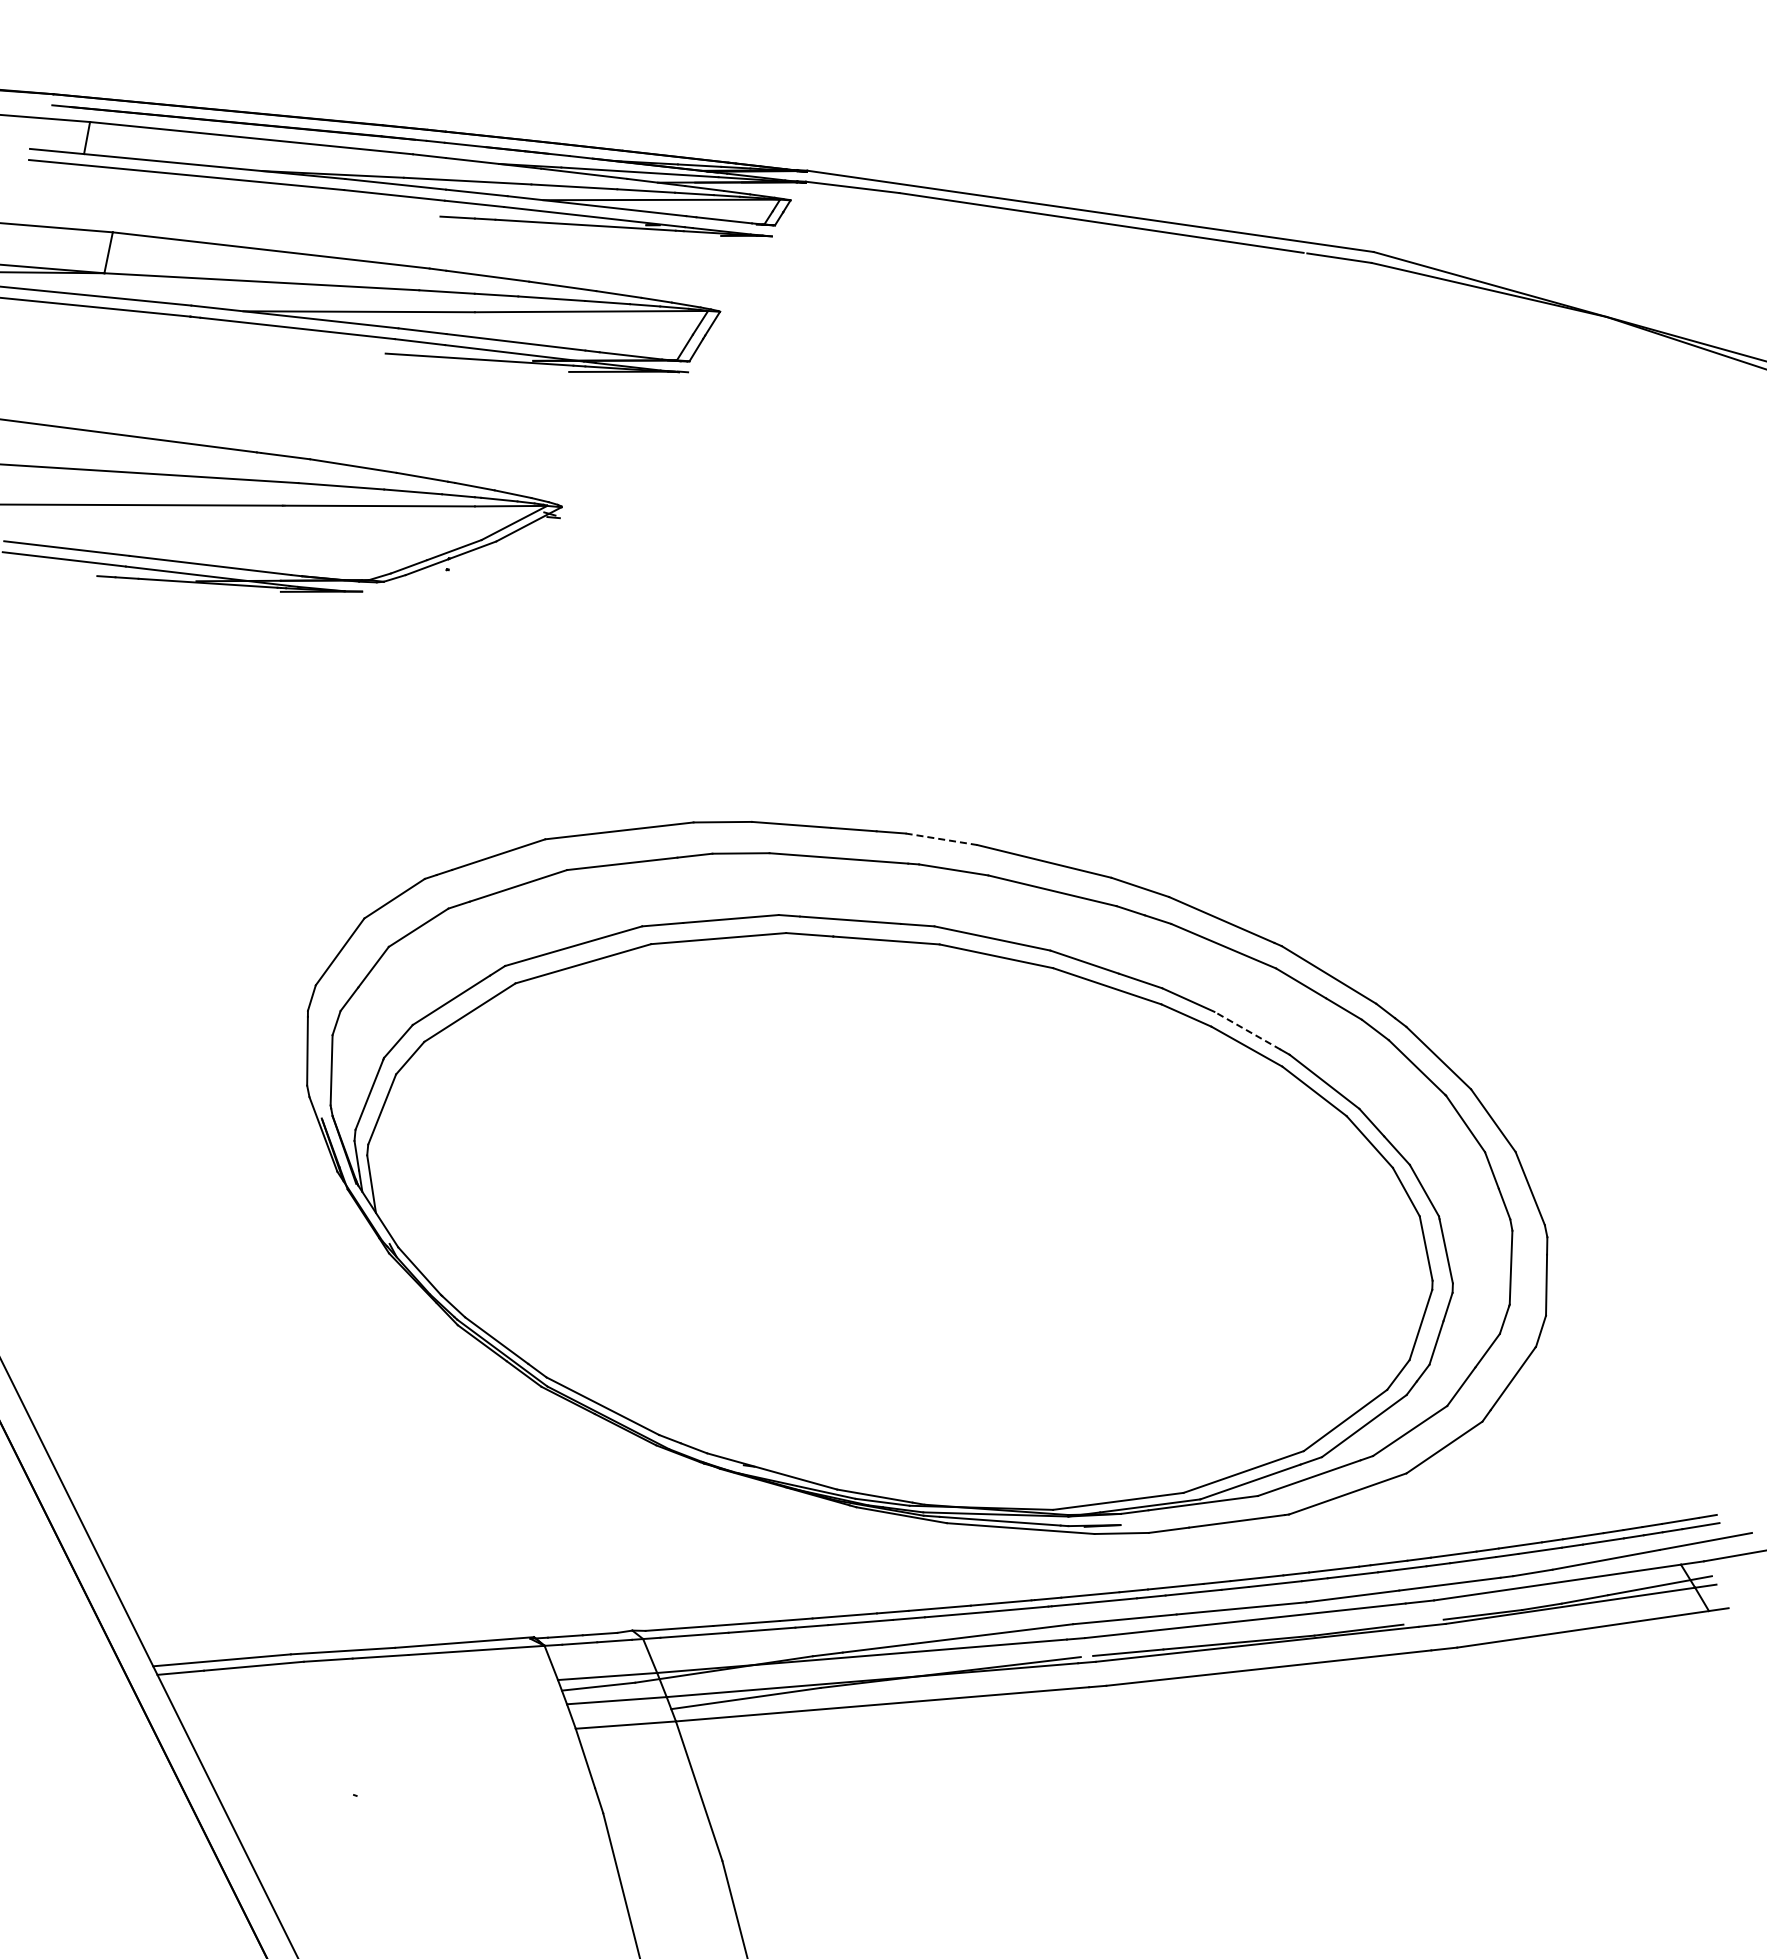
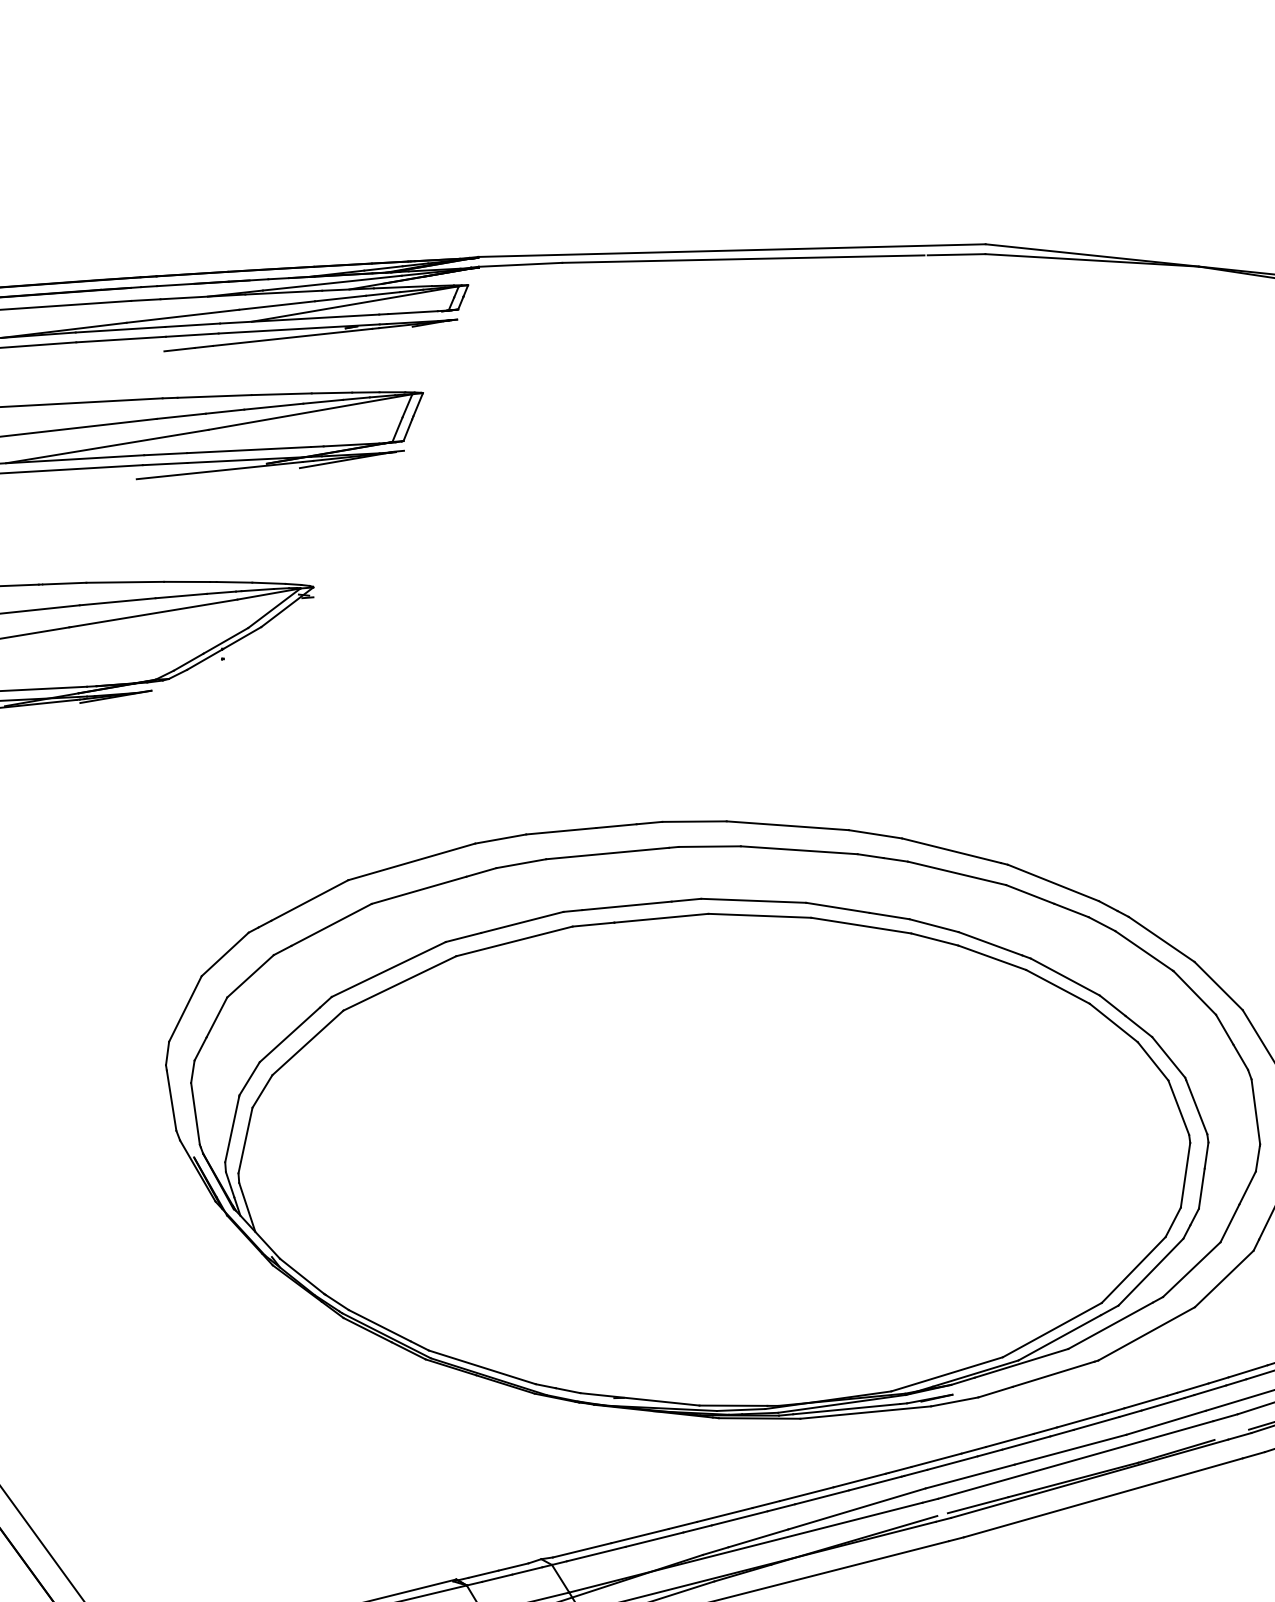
line: (941, 839) -> (694, 821), dashed -> solid
line: (1247, 1030) -> (990, 943), dashed -> solid

